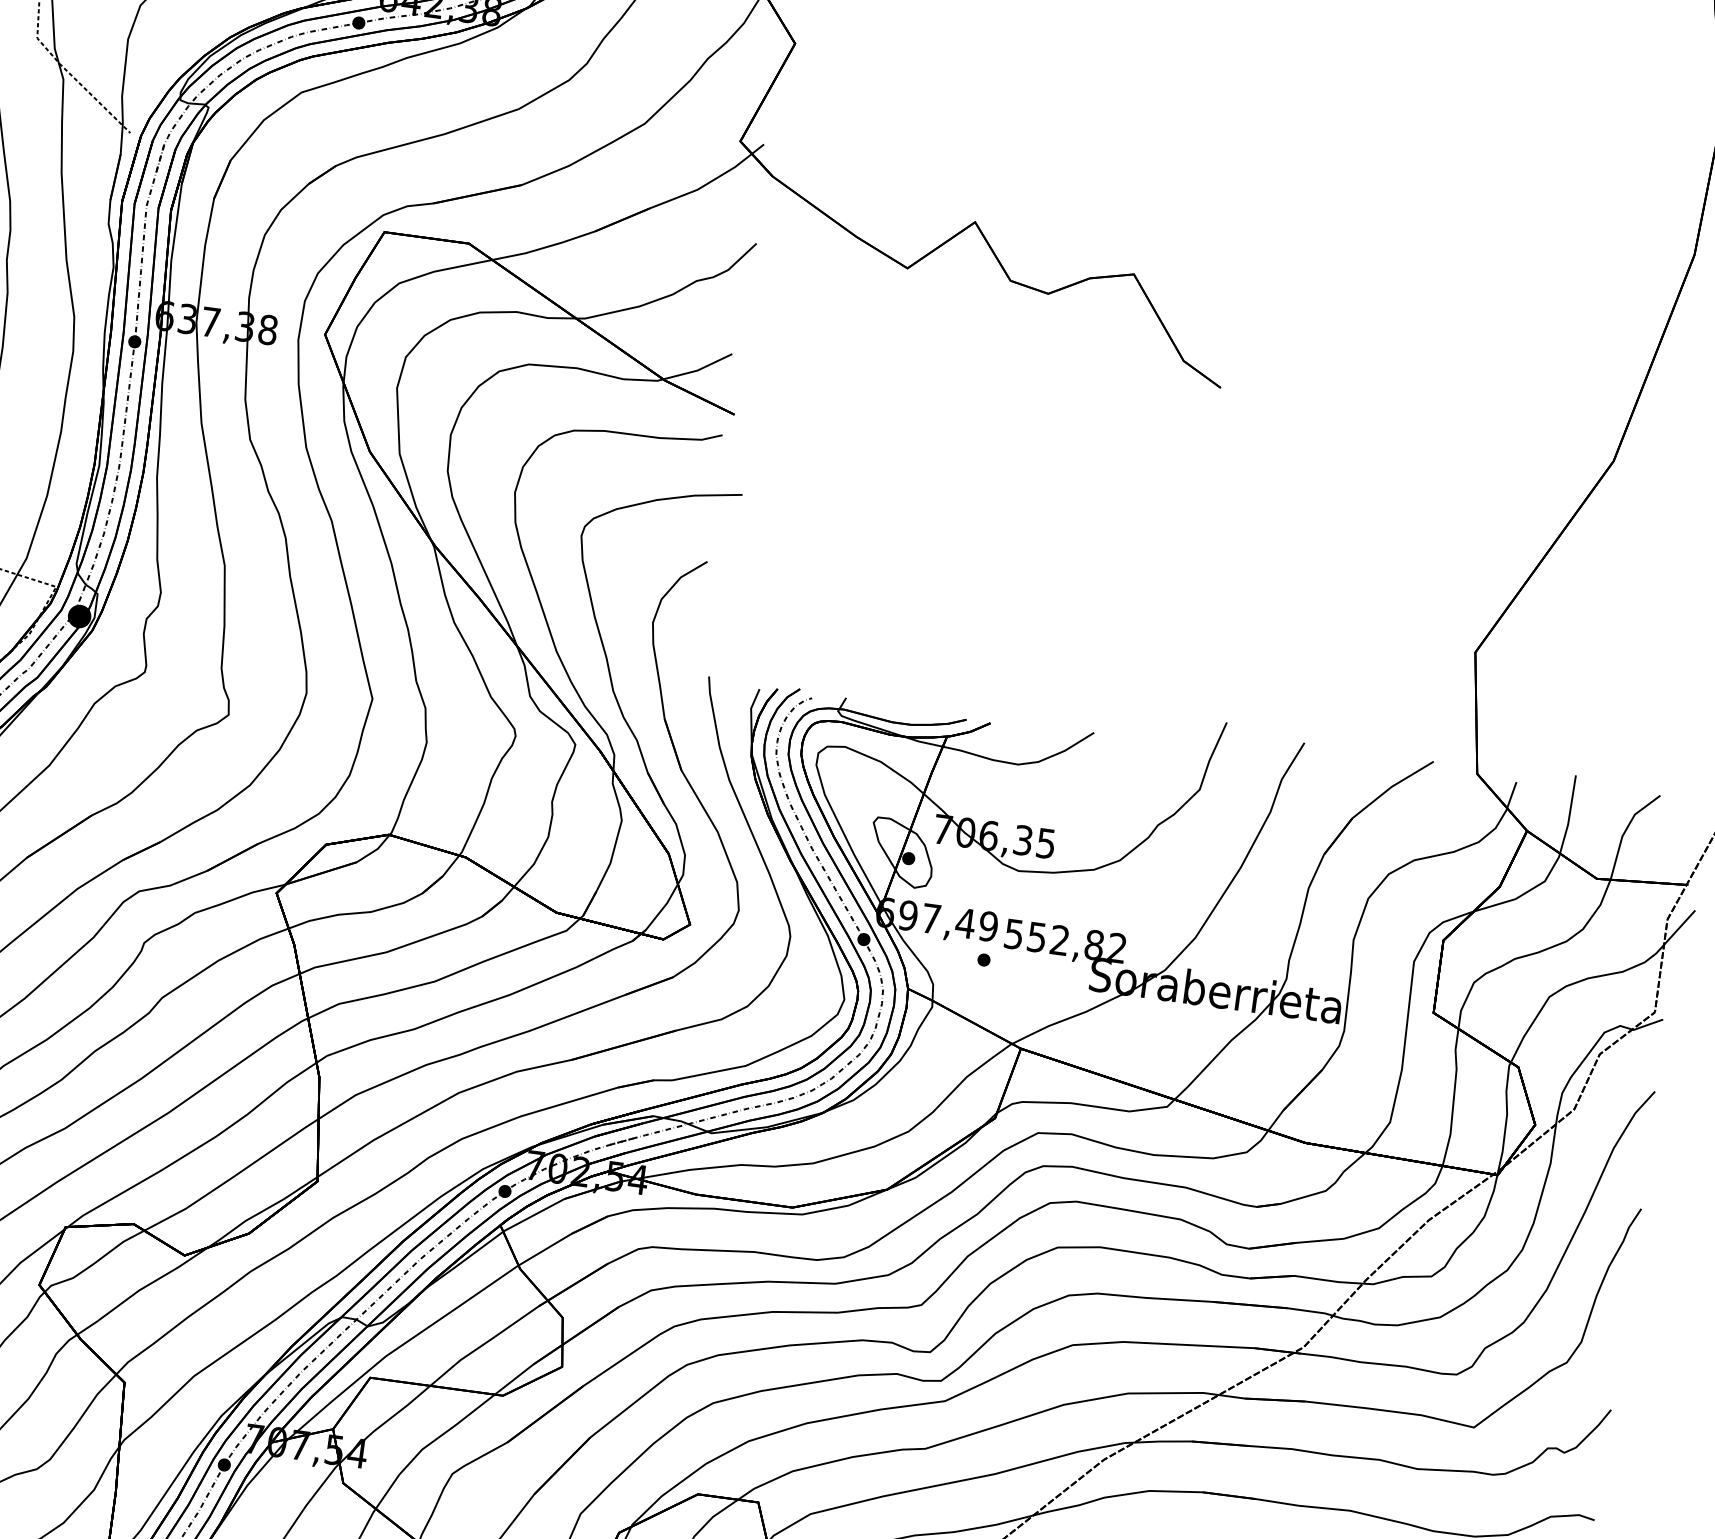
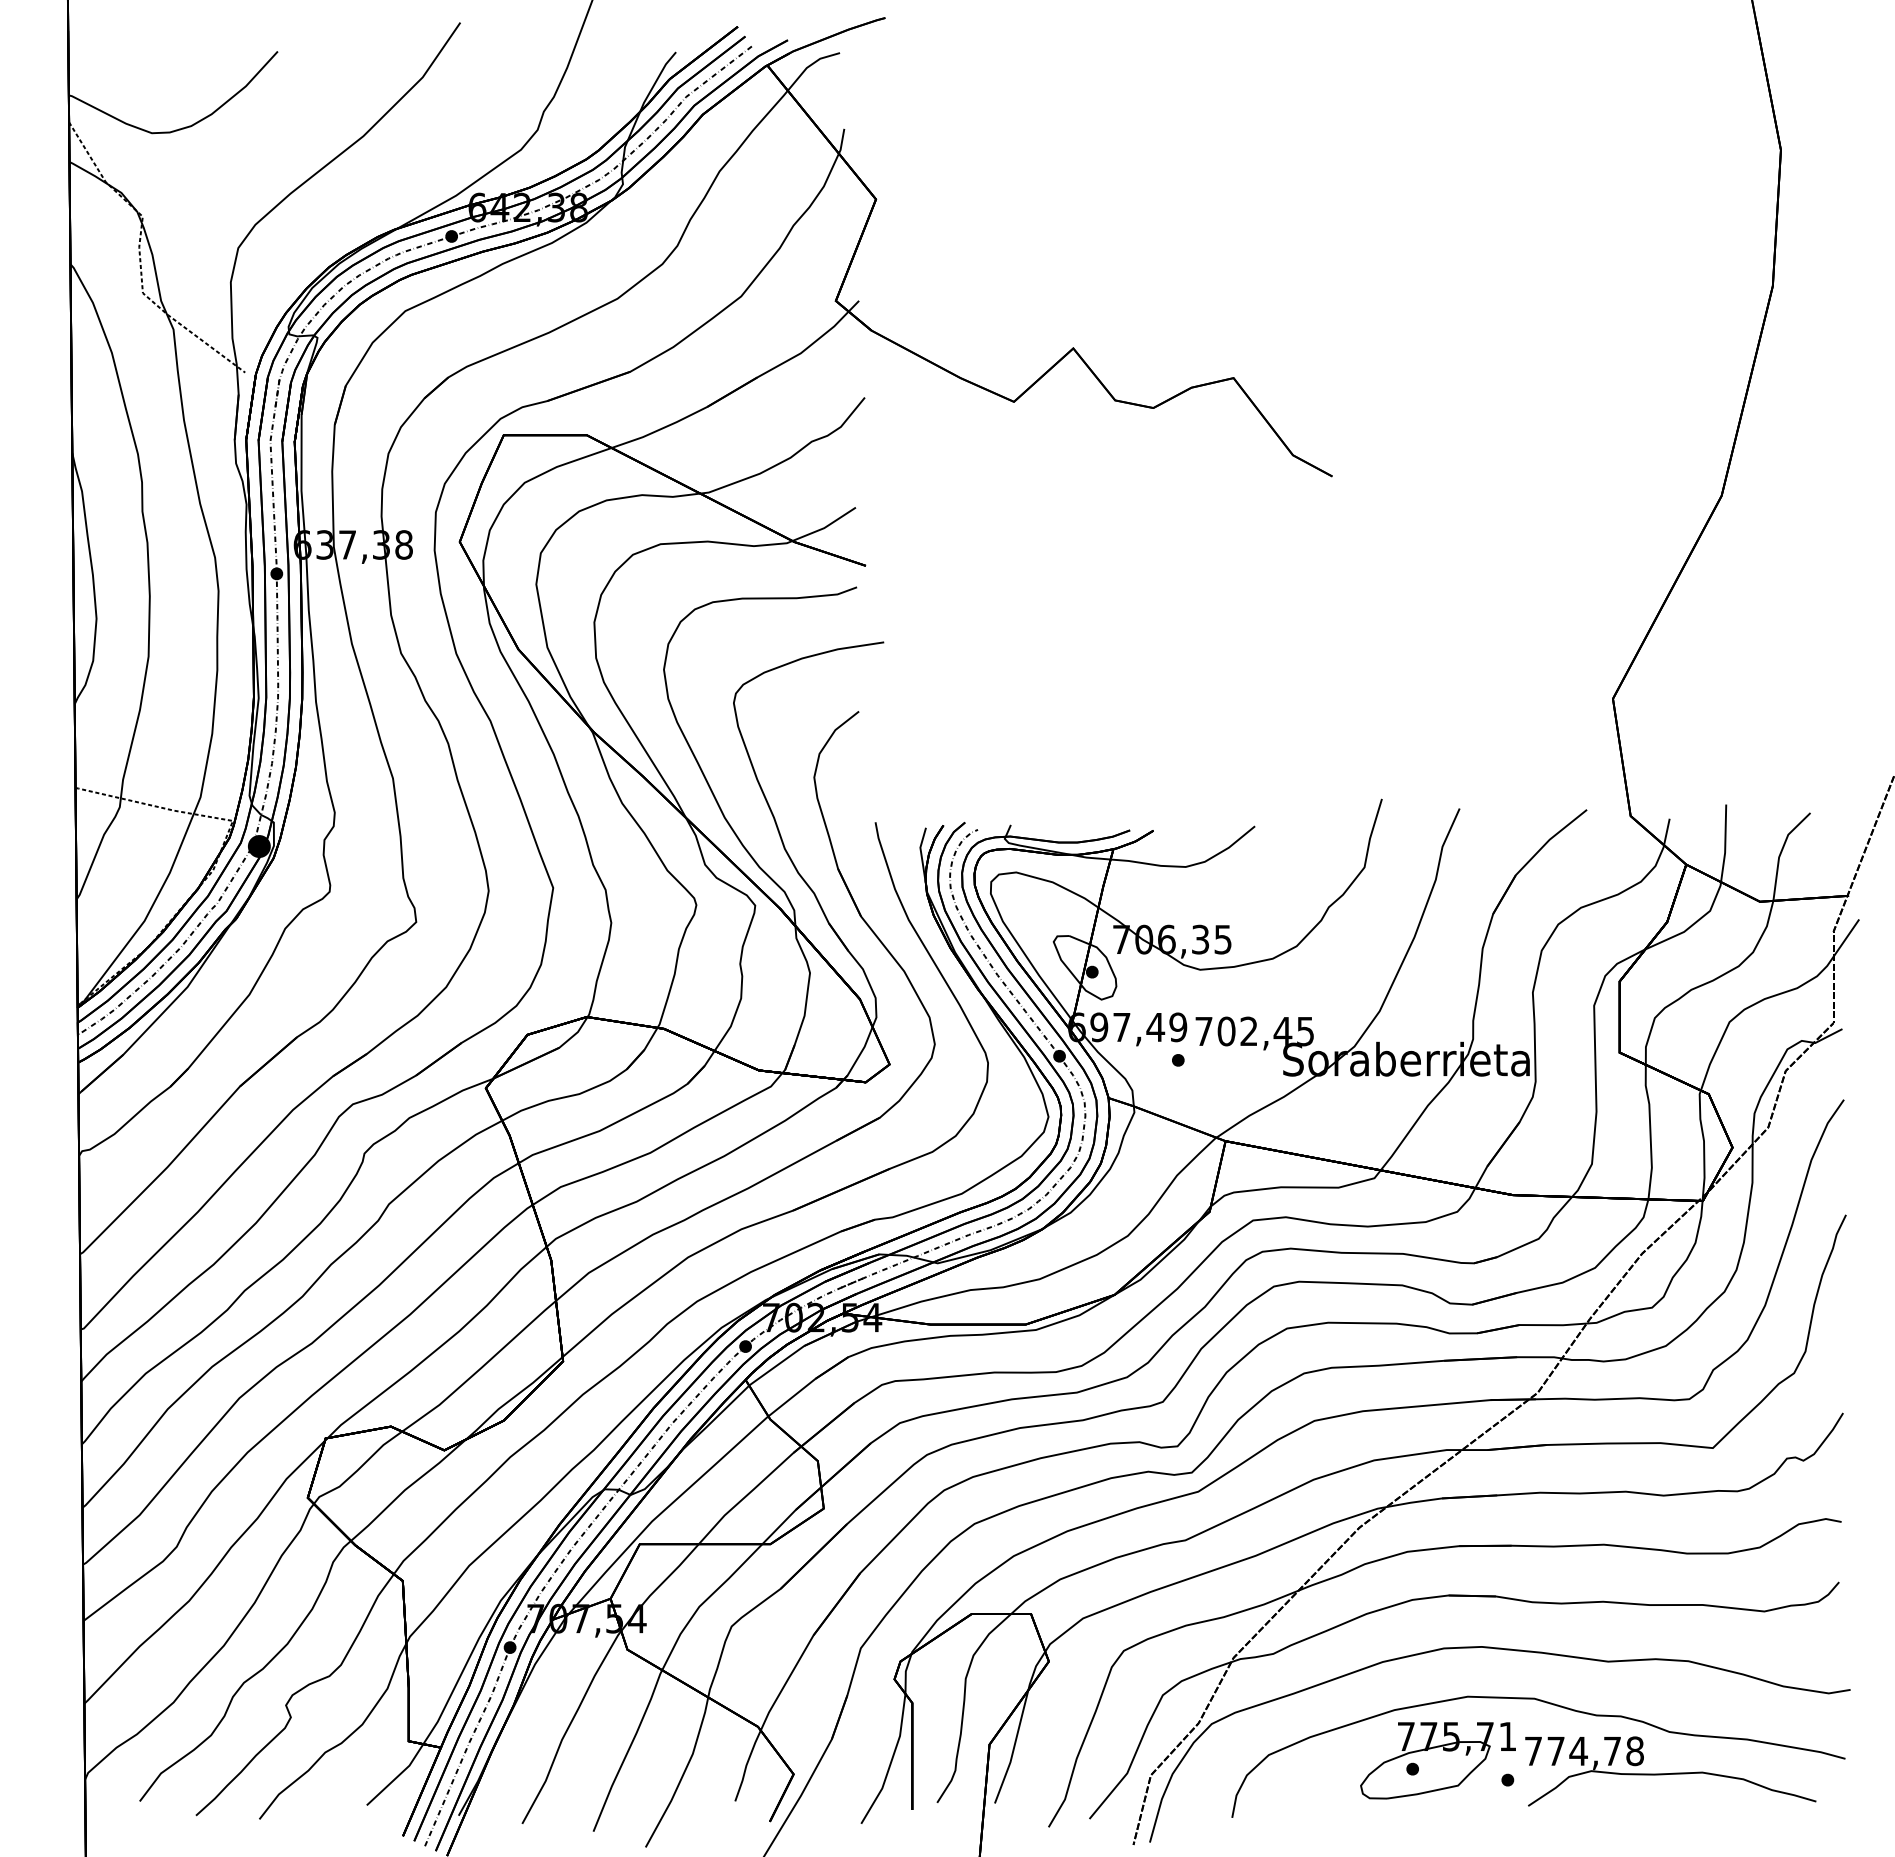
text: (1065, 941) -> (1254, 1031), 552,82 -> 702,45

